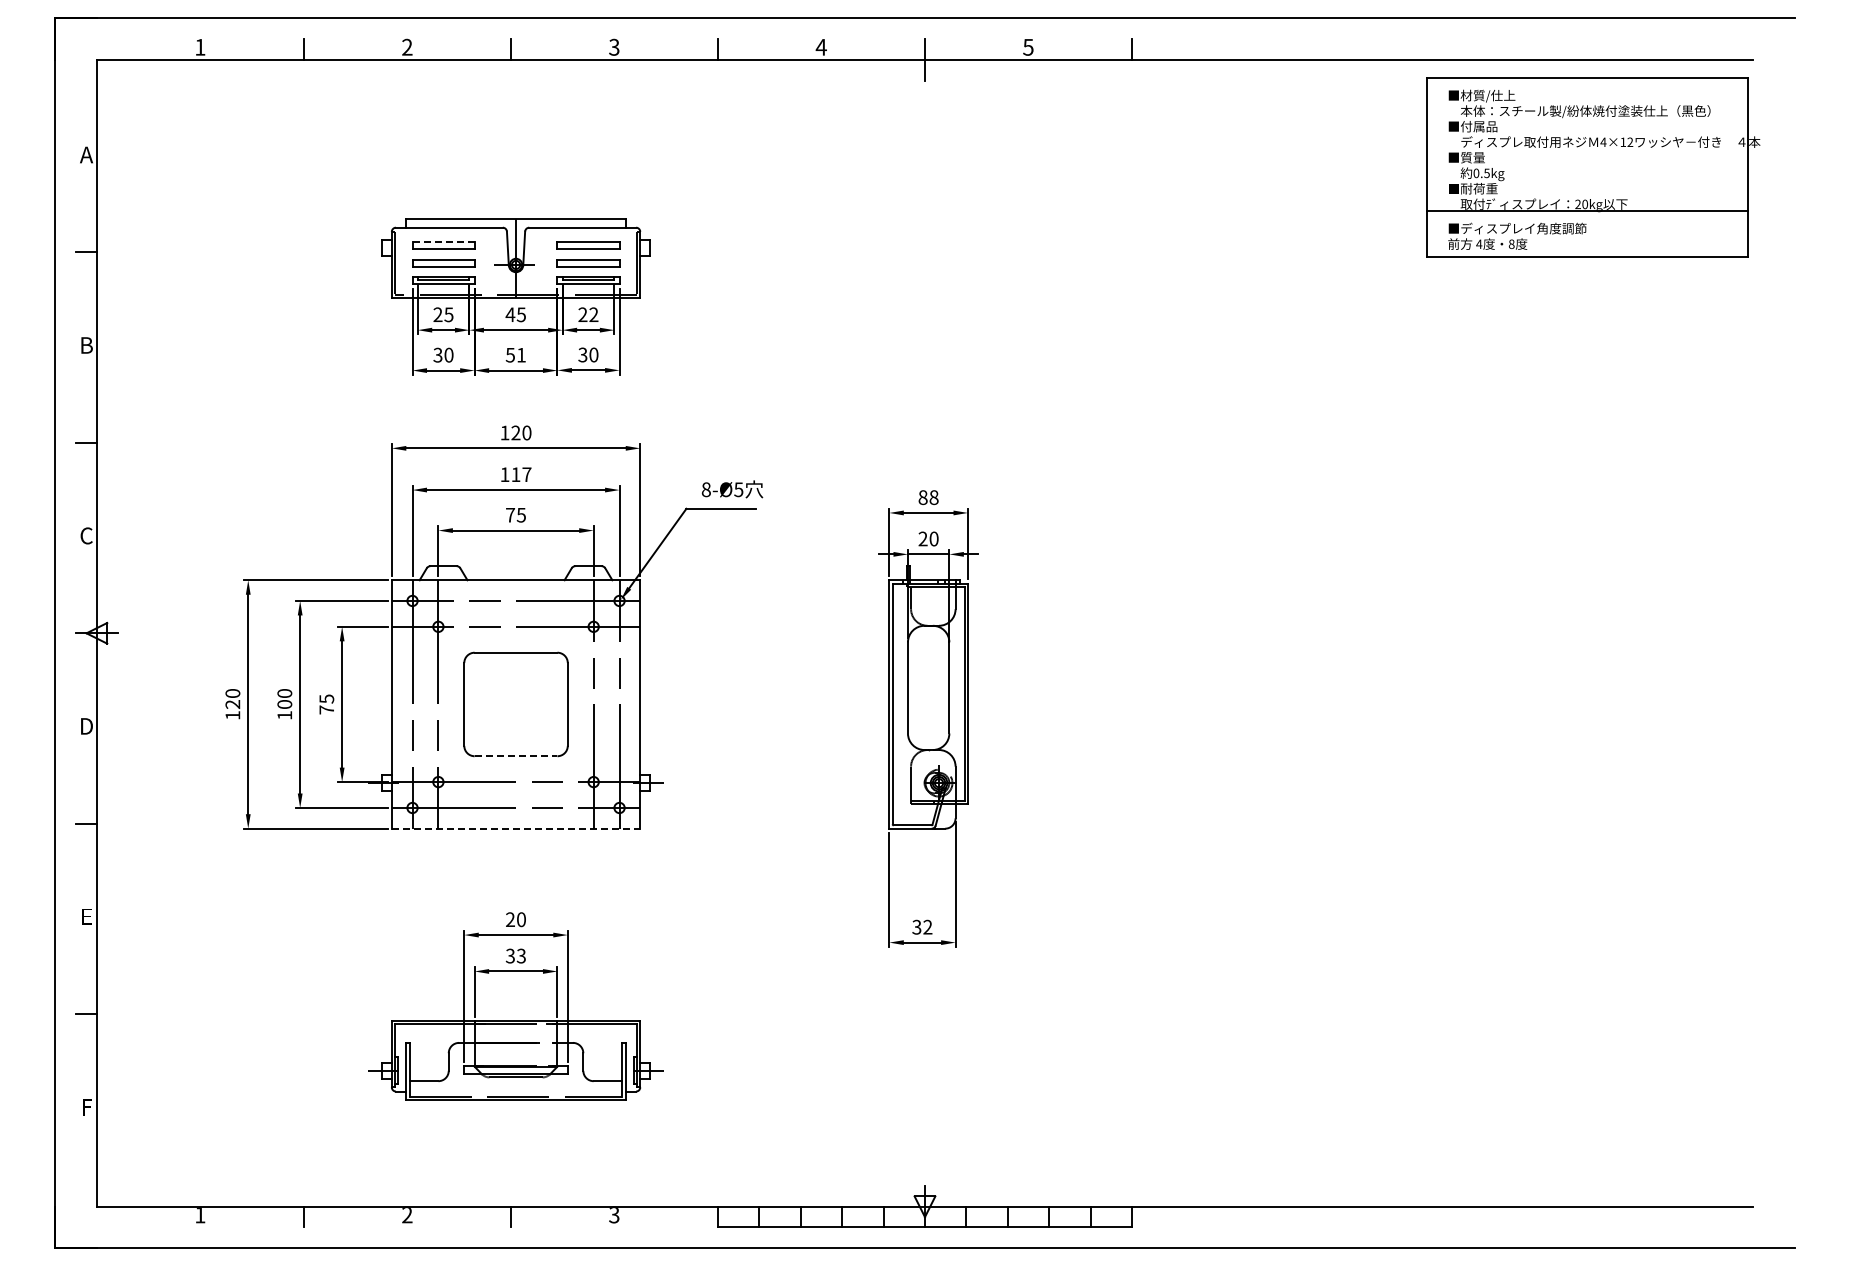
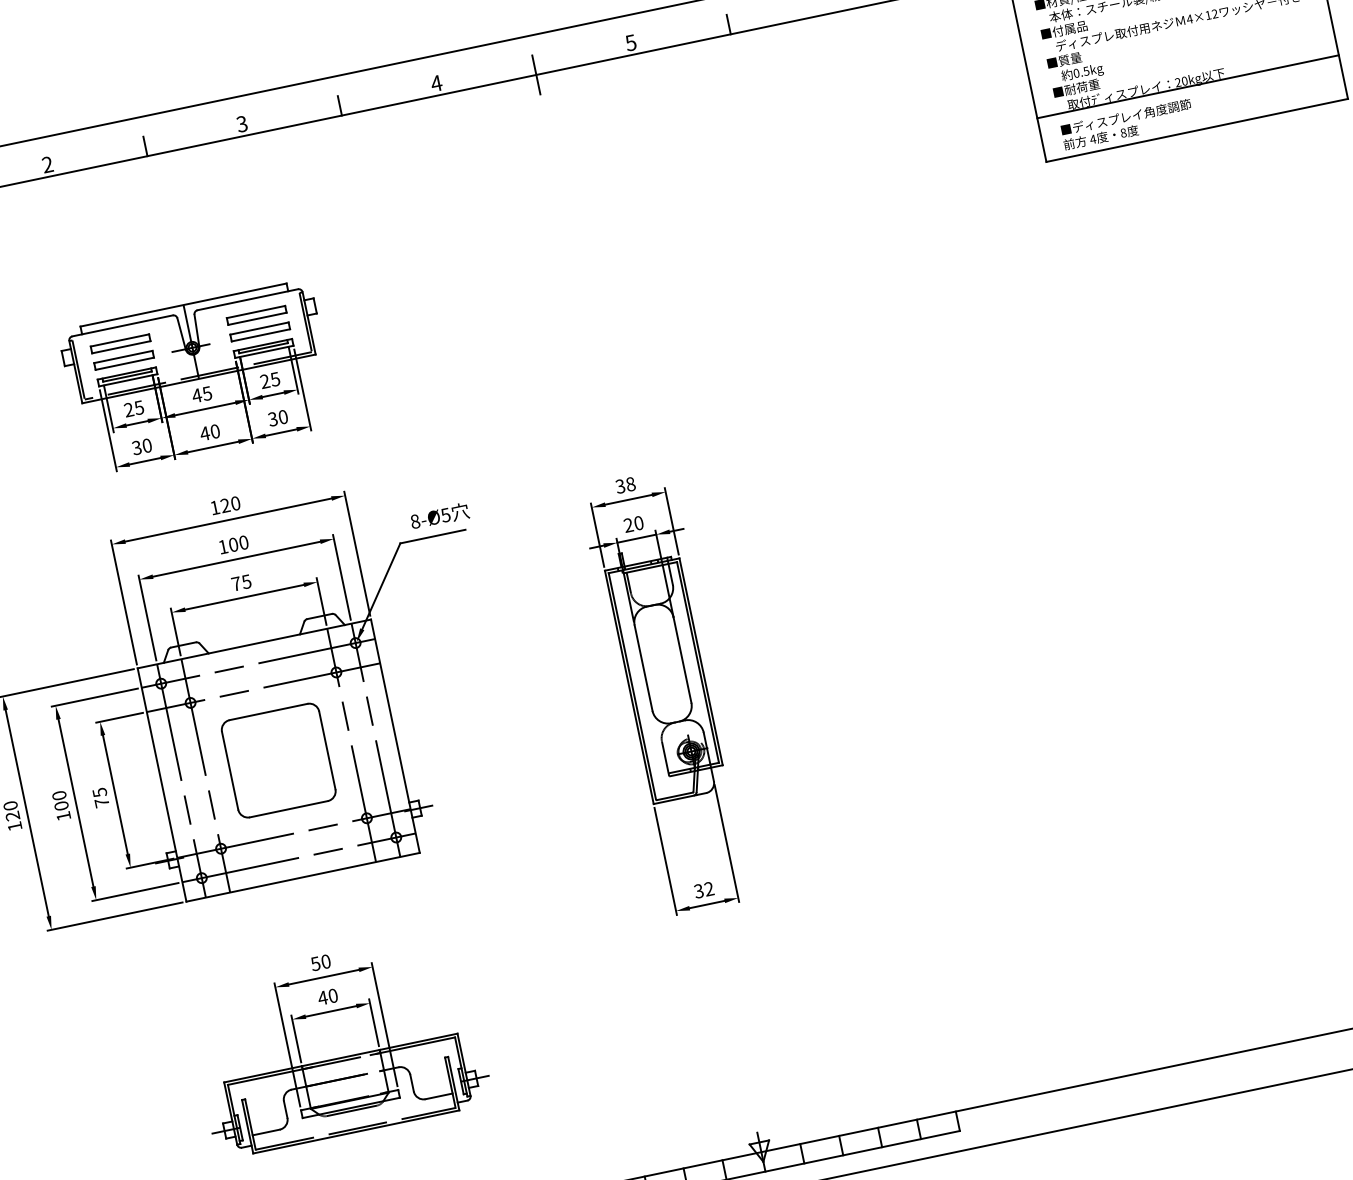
line: (443, 241) -> (119, 340), dashed -> solid
text: (593, 314) -> (274, 379), 22 -> 25
text: (515, 354) -> (209, 432), 51 -> 40
text: (521, 474) -> (238, 543), 117 -> 100
text: (922, 497) -> (619, 486), 88 -> 38
line: (516, 756) -> (289, 809), dashed -> solid
line: (516, 828) -> (303, 877), dashed -> solid
text: (509, 919) -> (314, 963), 20 -> 50
text: (515, 955) -> (327, 996), 33 -> 40

